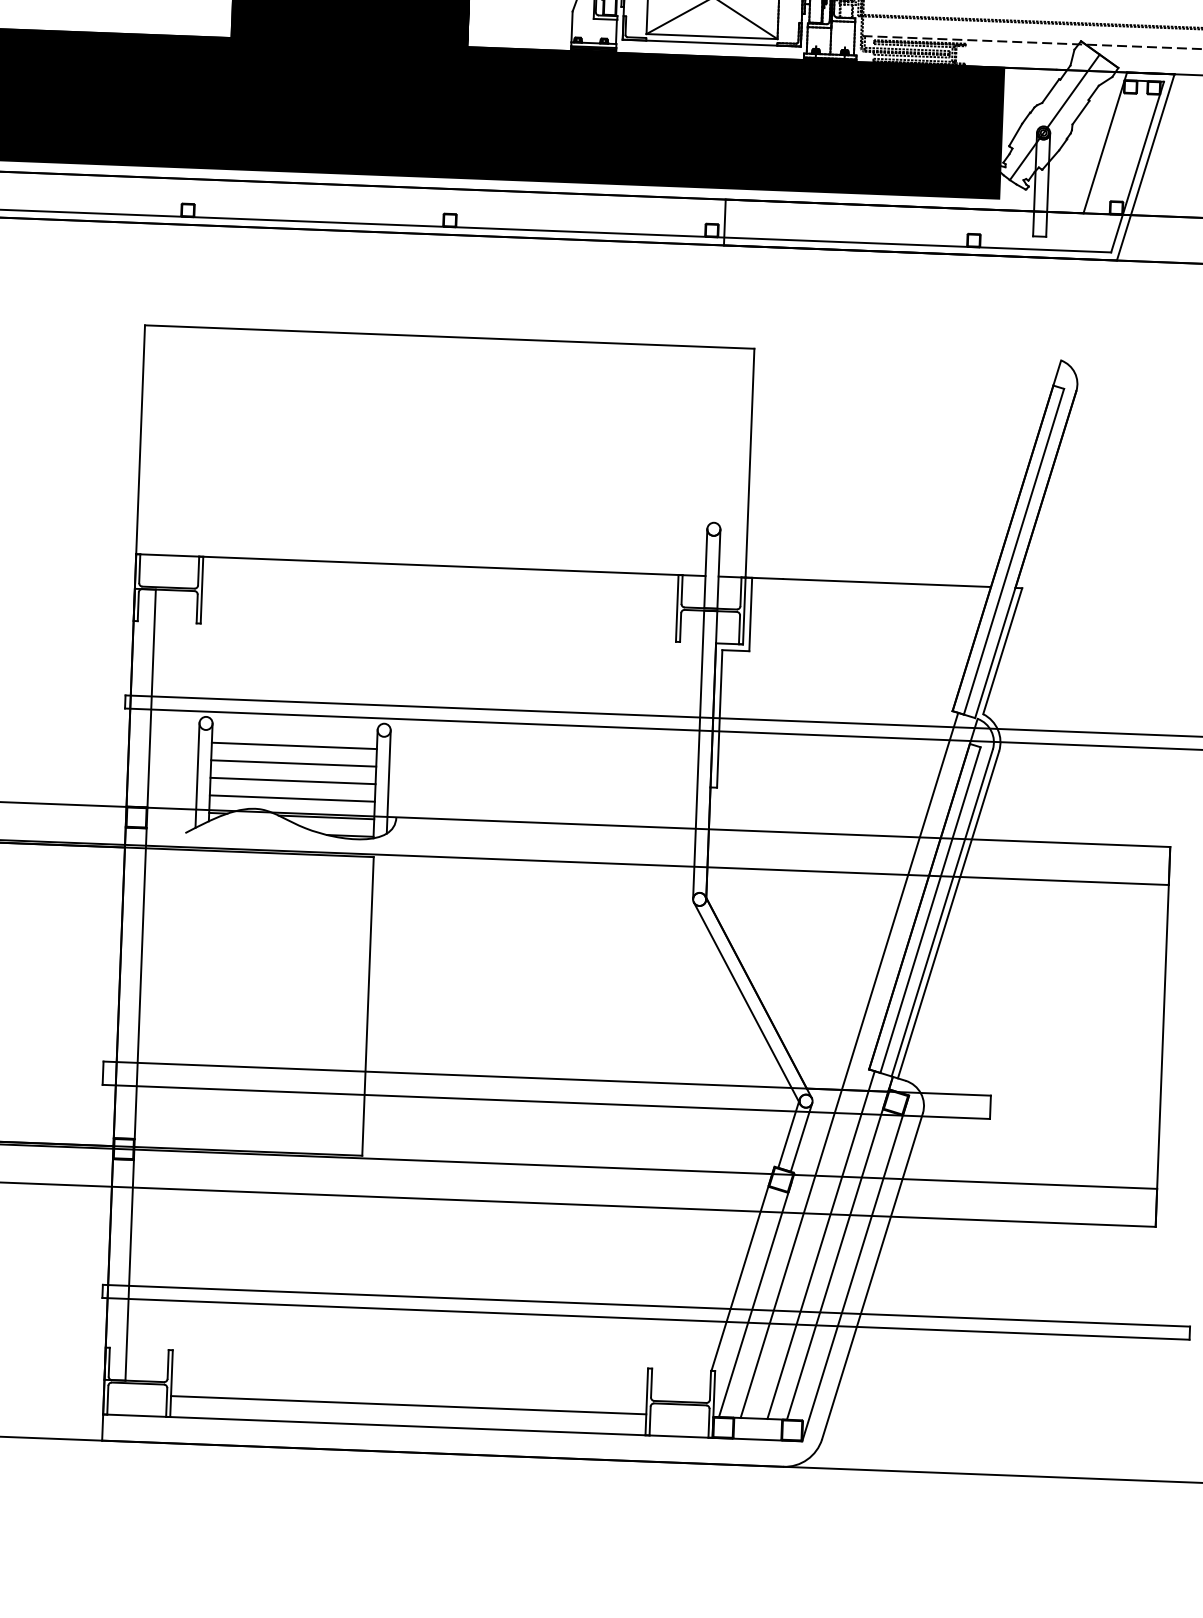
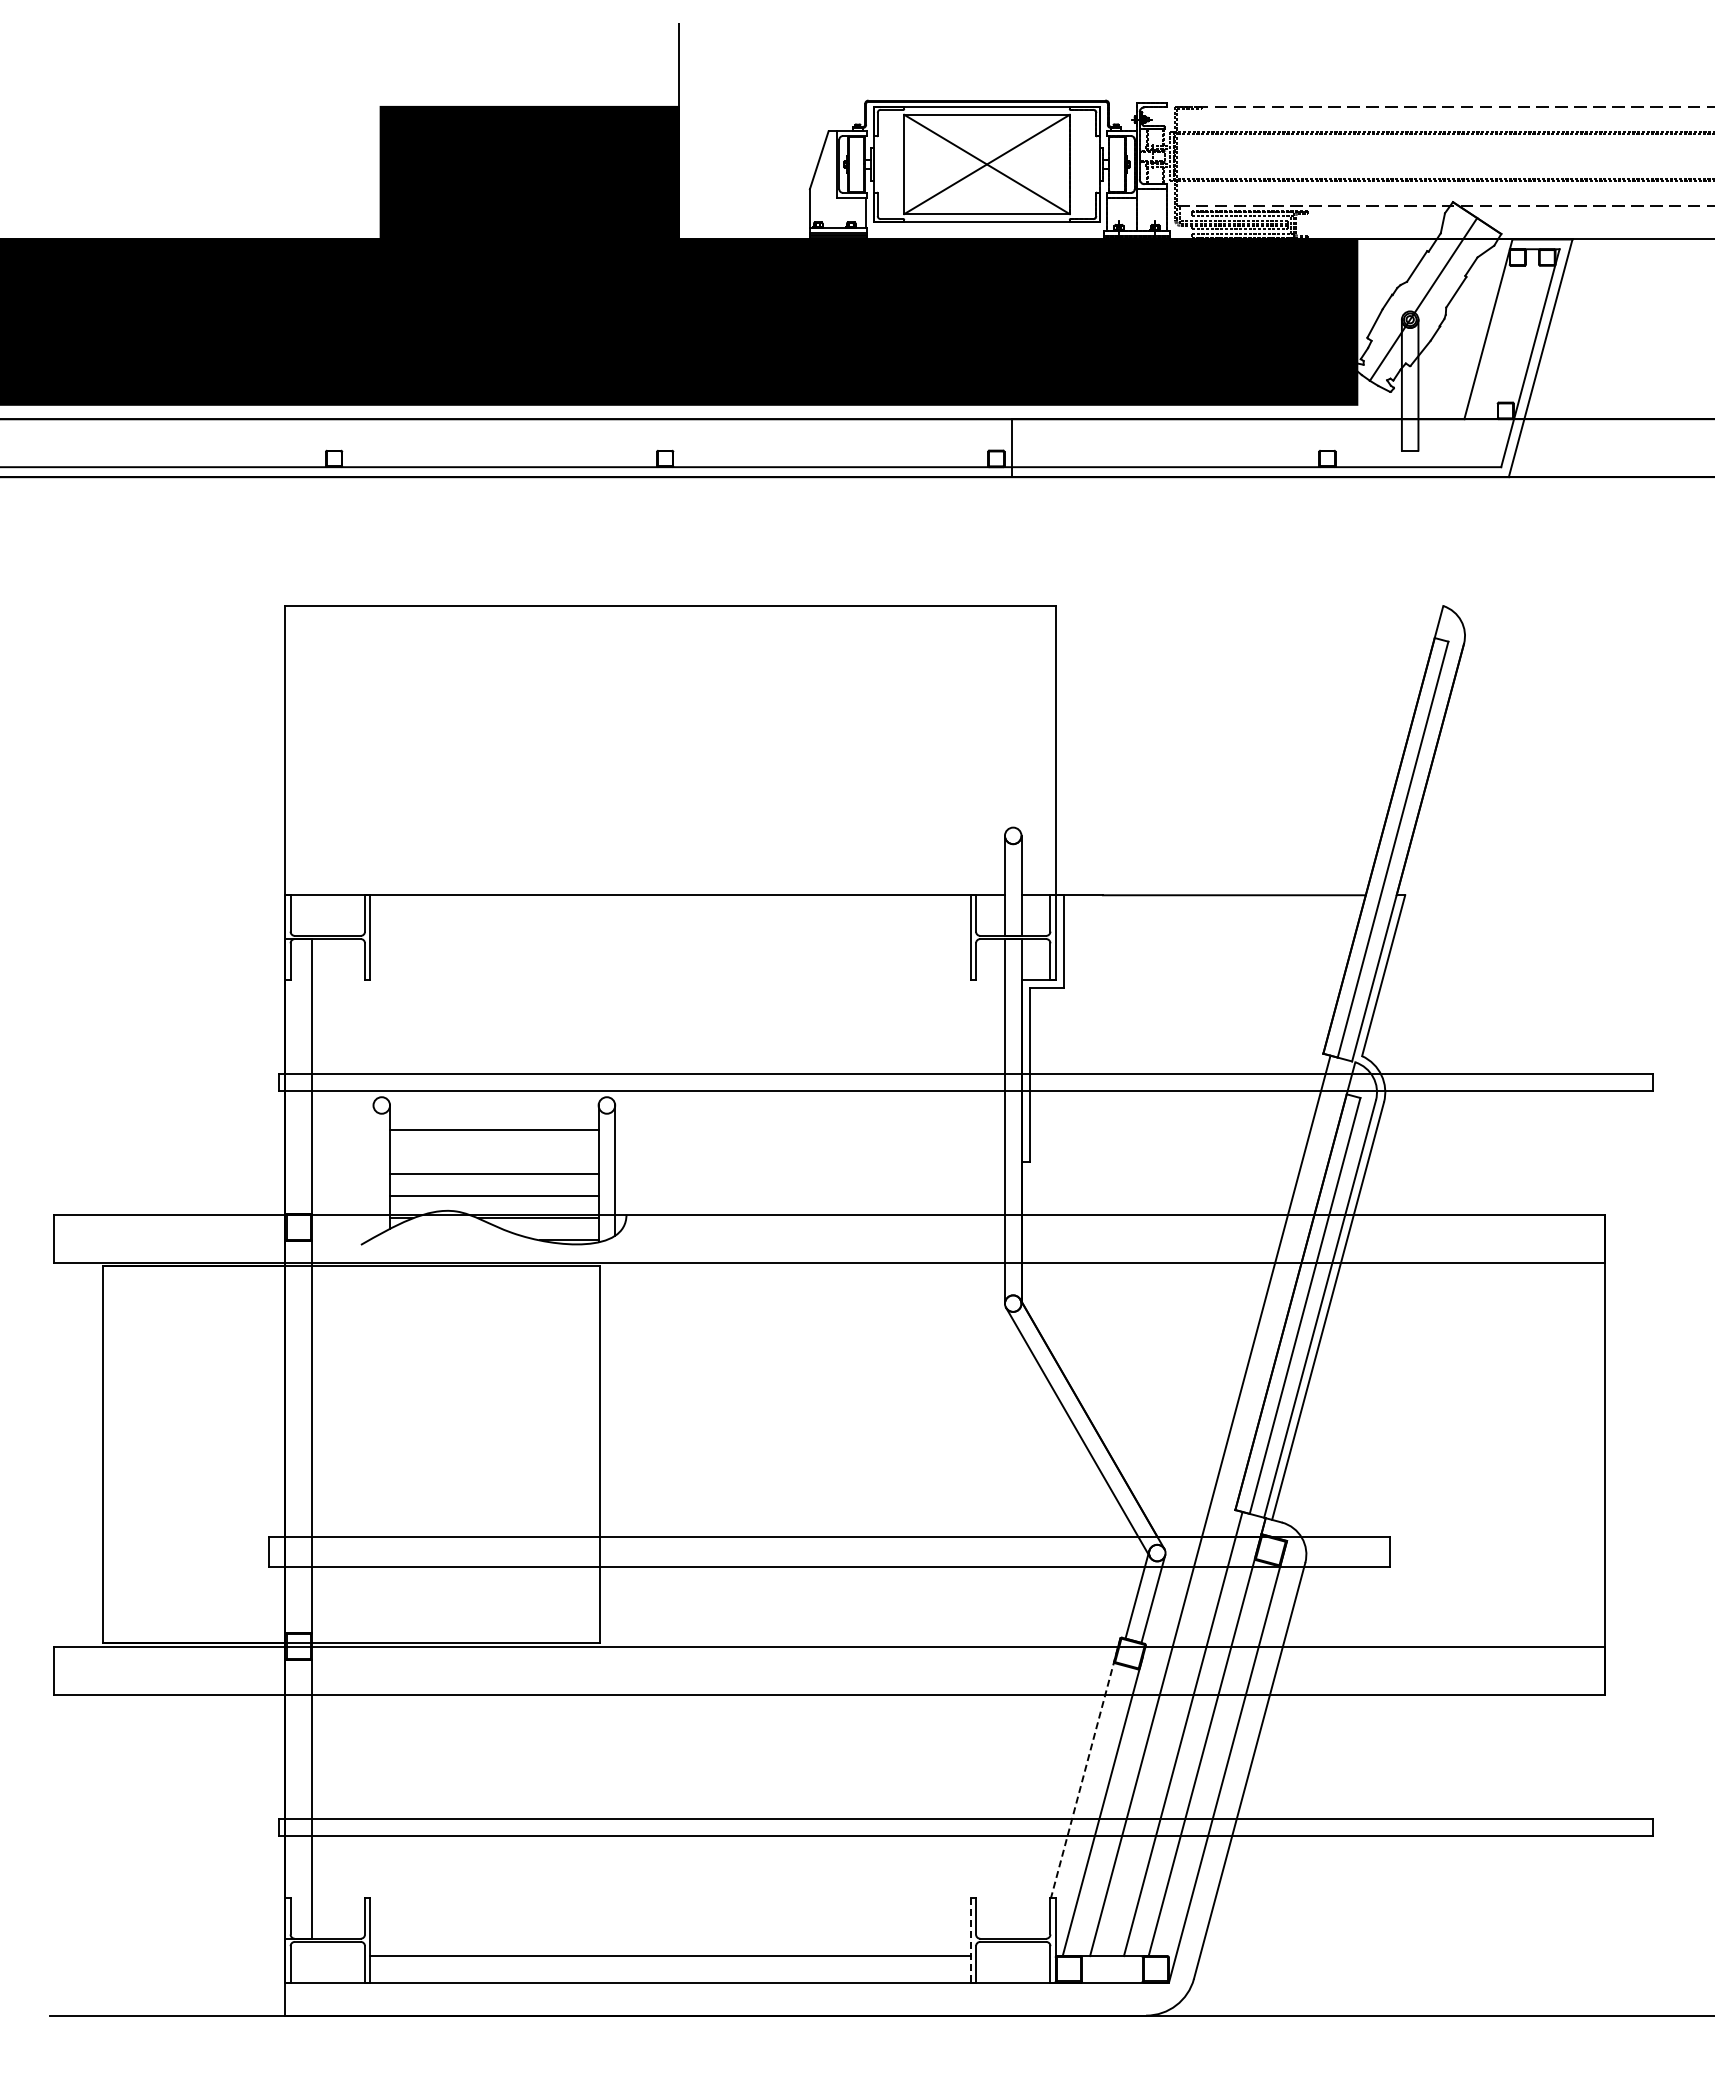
line: (293, 763) -> (494, 1151), removed
line: (197, 775) -> (373, 1171), removed
line: (742, 1268) -> (1085, 1767), solid -> dashed
line: (646, 1402) -> (970, 1940), solid -> dashed

